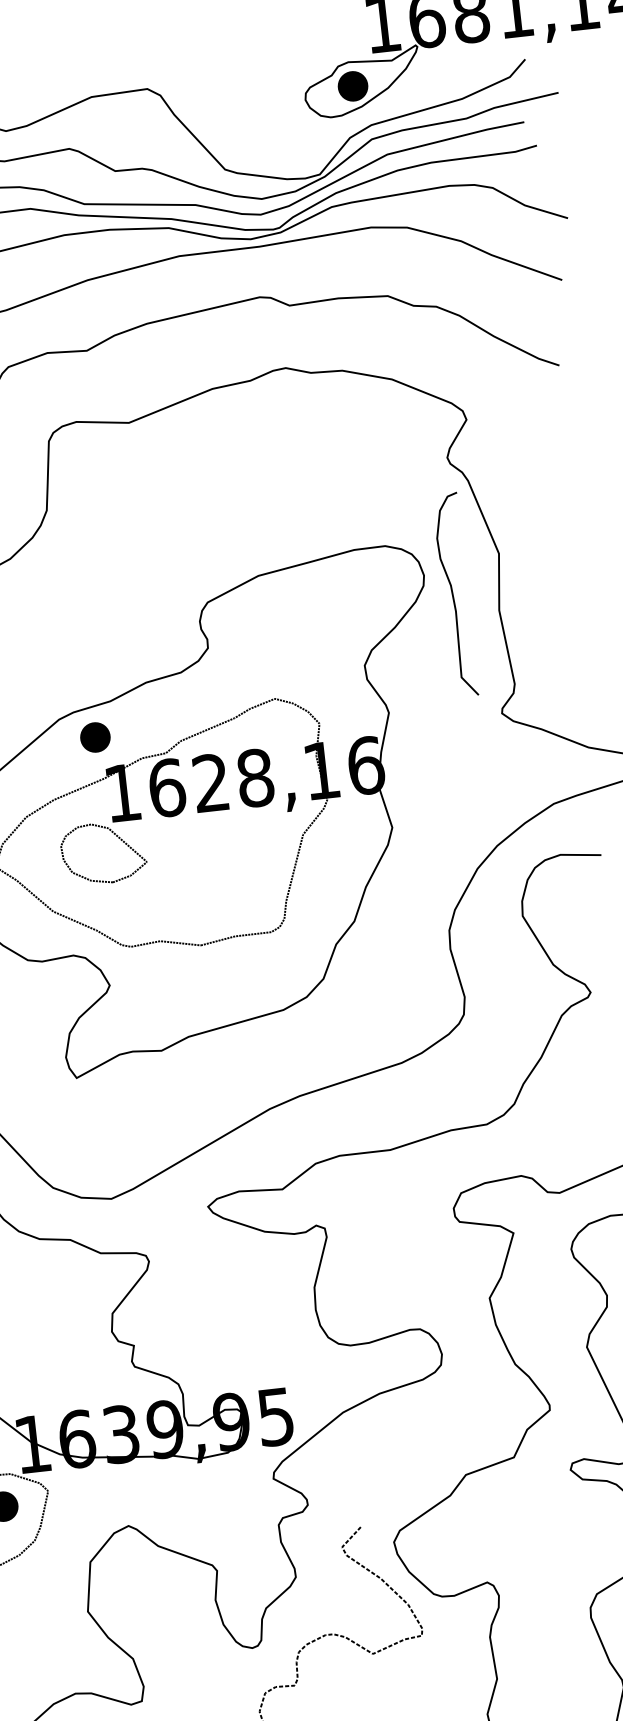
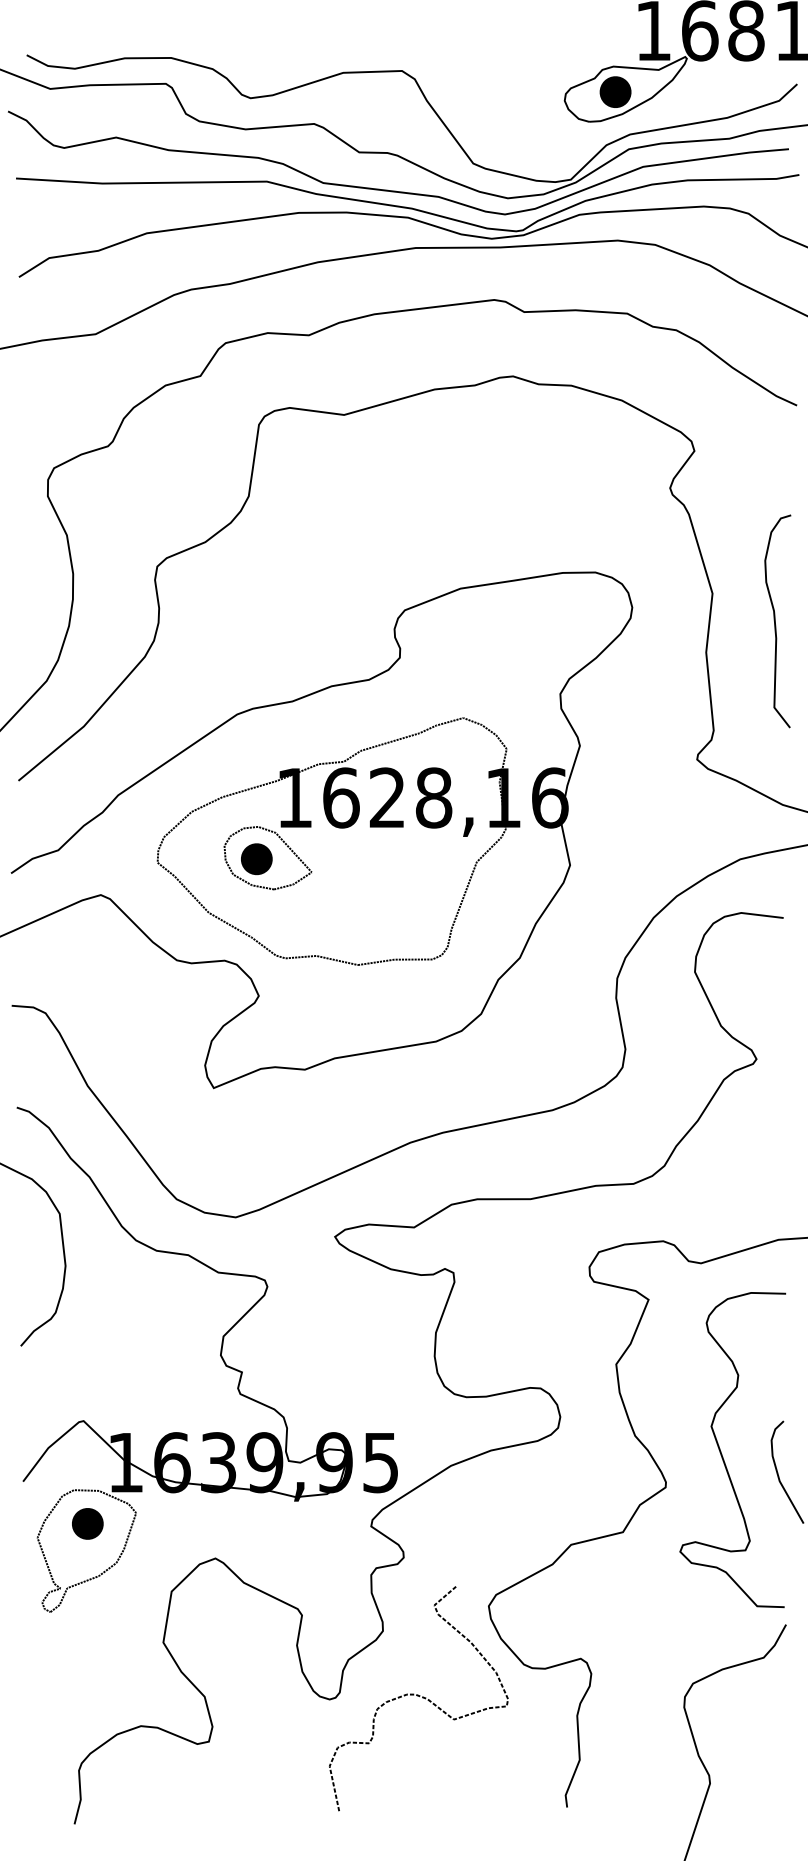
curve: (453, 595) -> (775, 621), moved
part: (95, 737) -> (256, 859), moved

